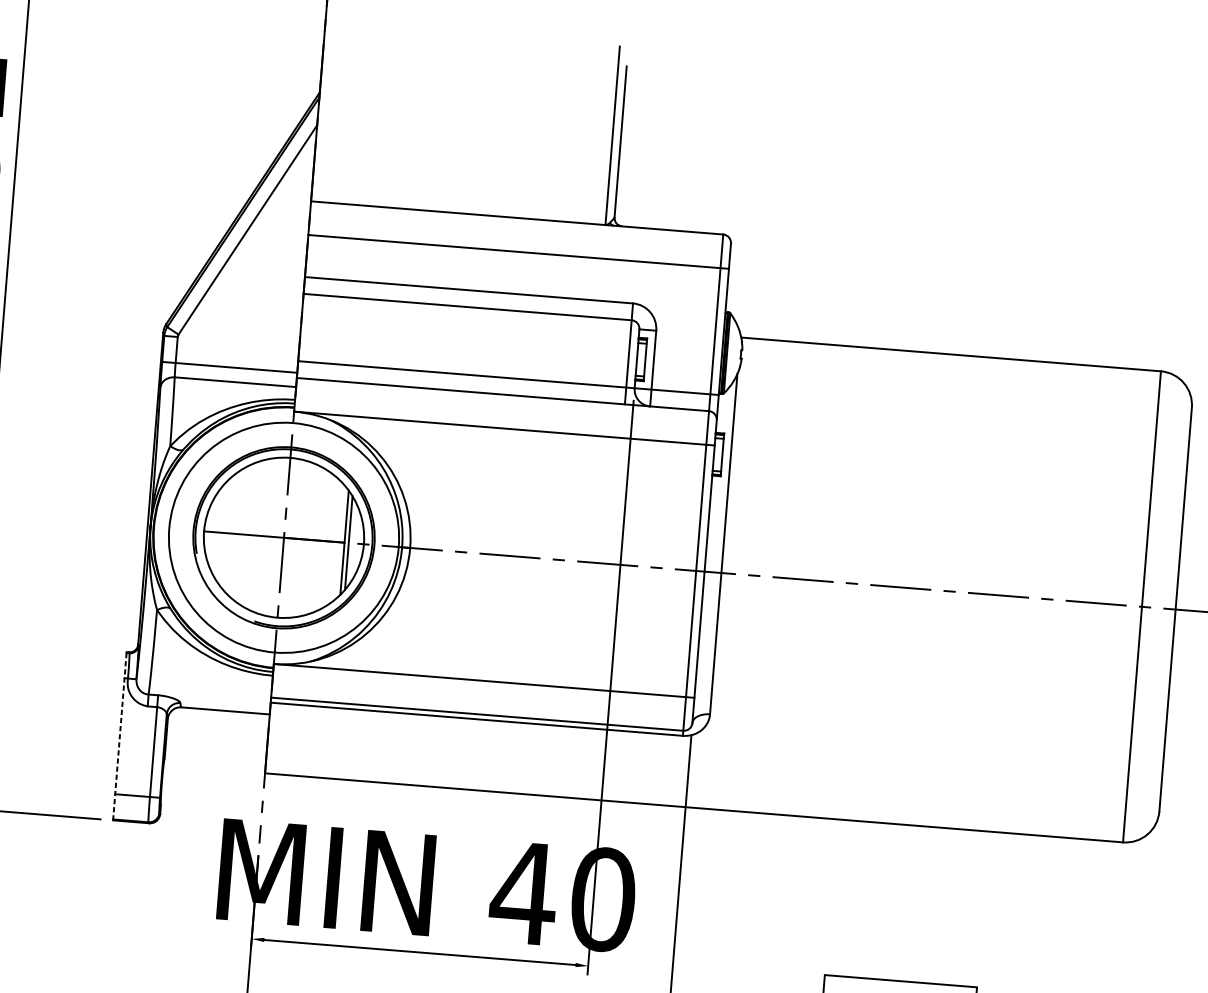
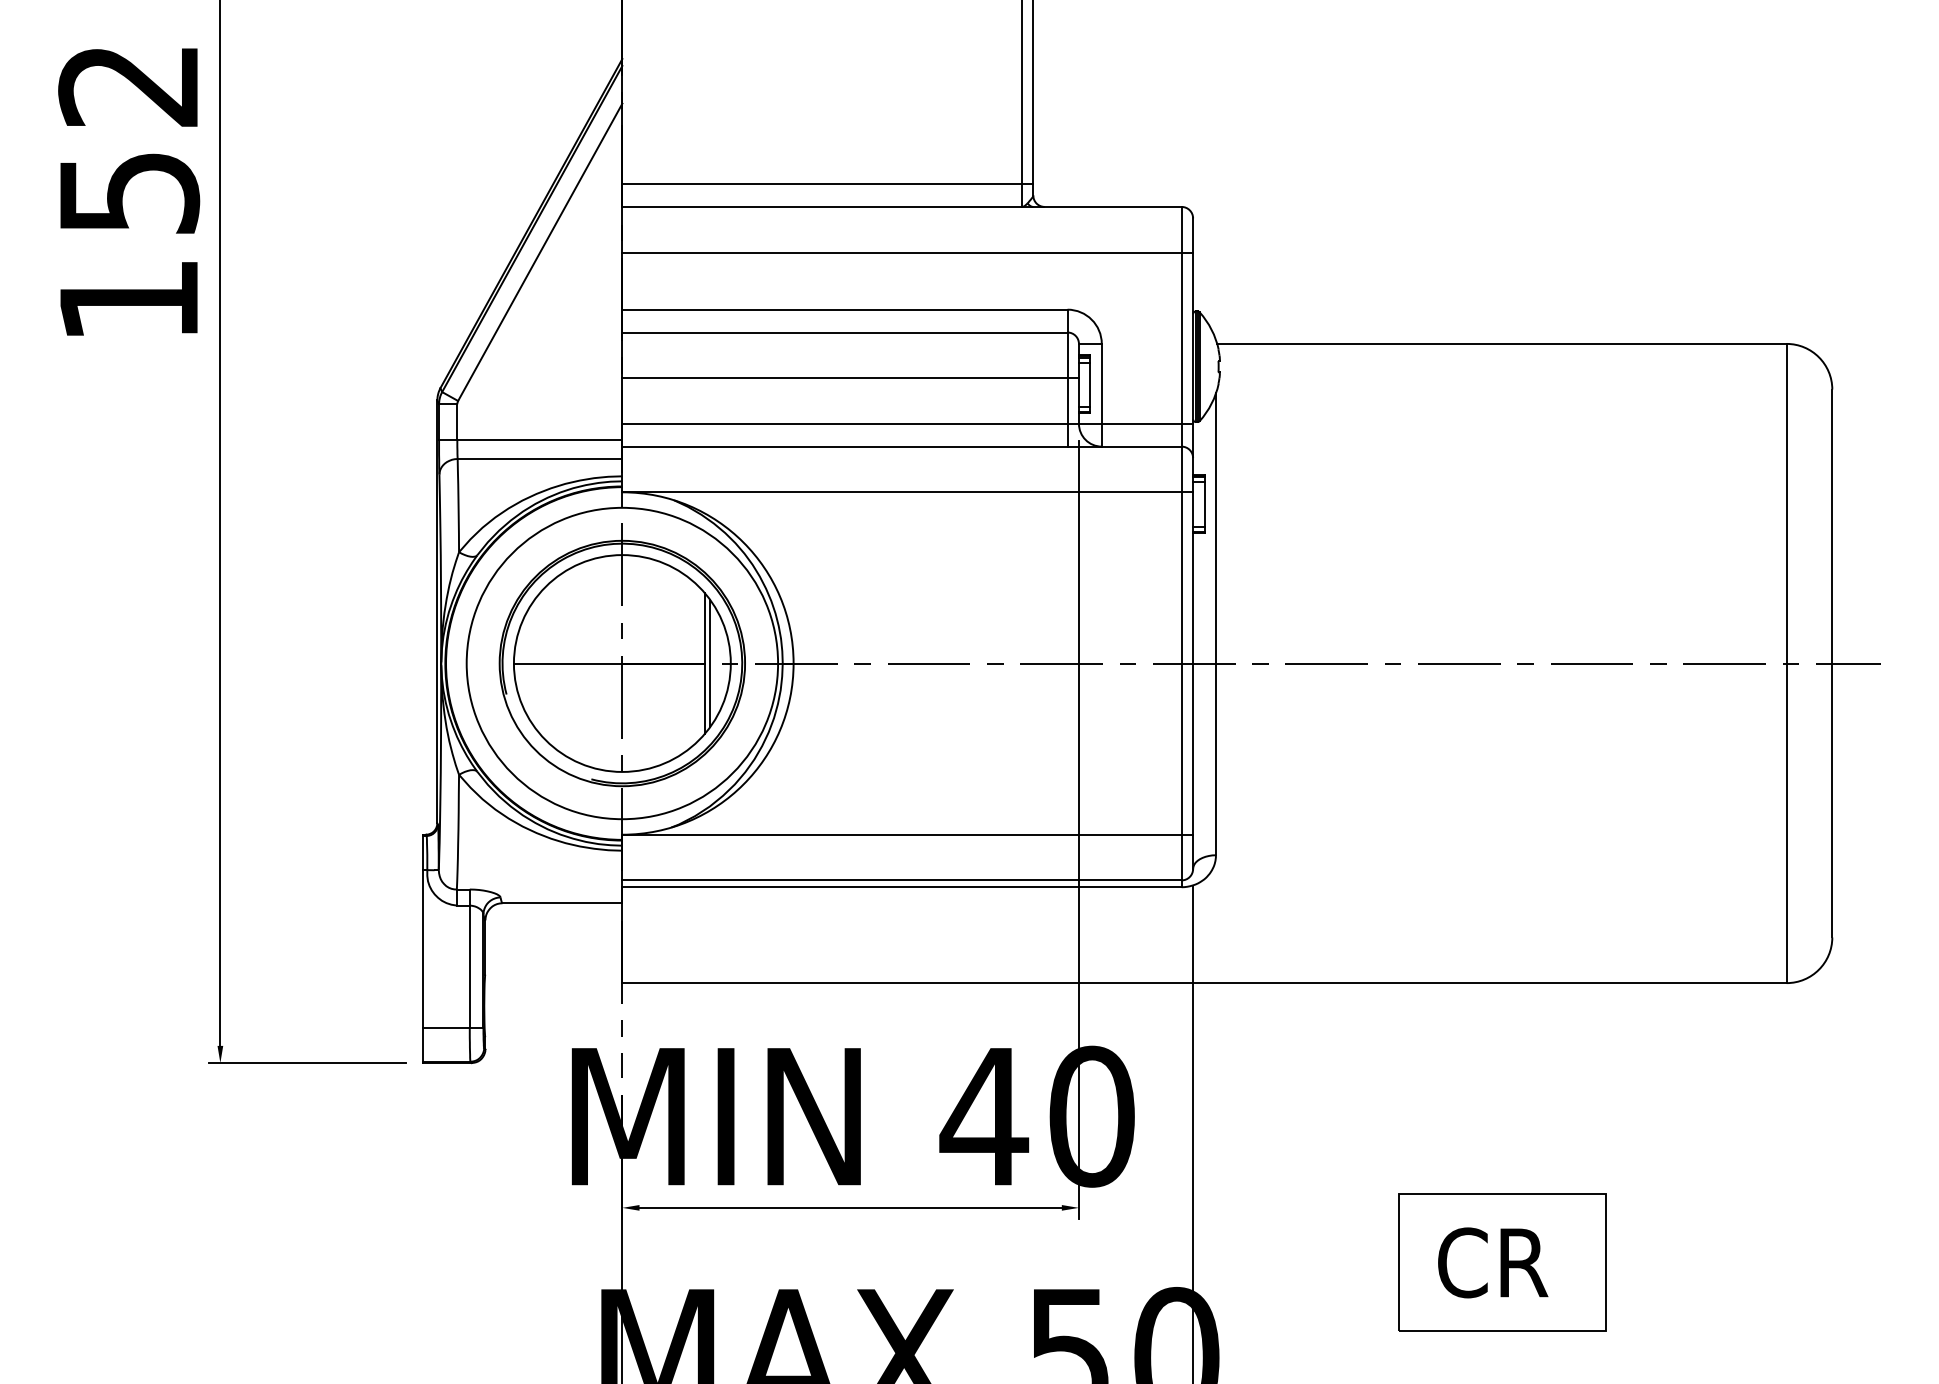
line: (463, 196) -> (827, 184), added
line: (469, 341) -> (850, 378), added
line: (119, 735) -> (422, 948), dashed -> solid

